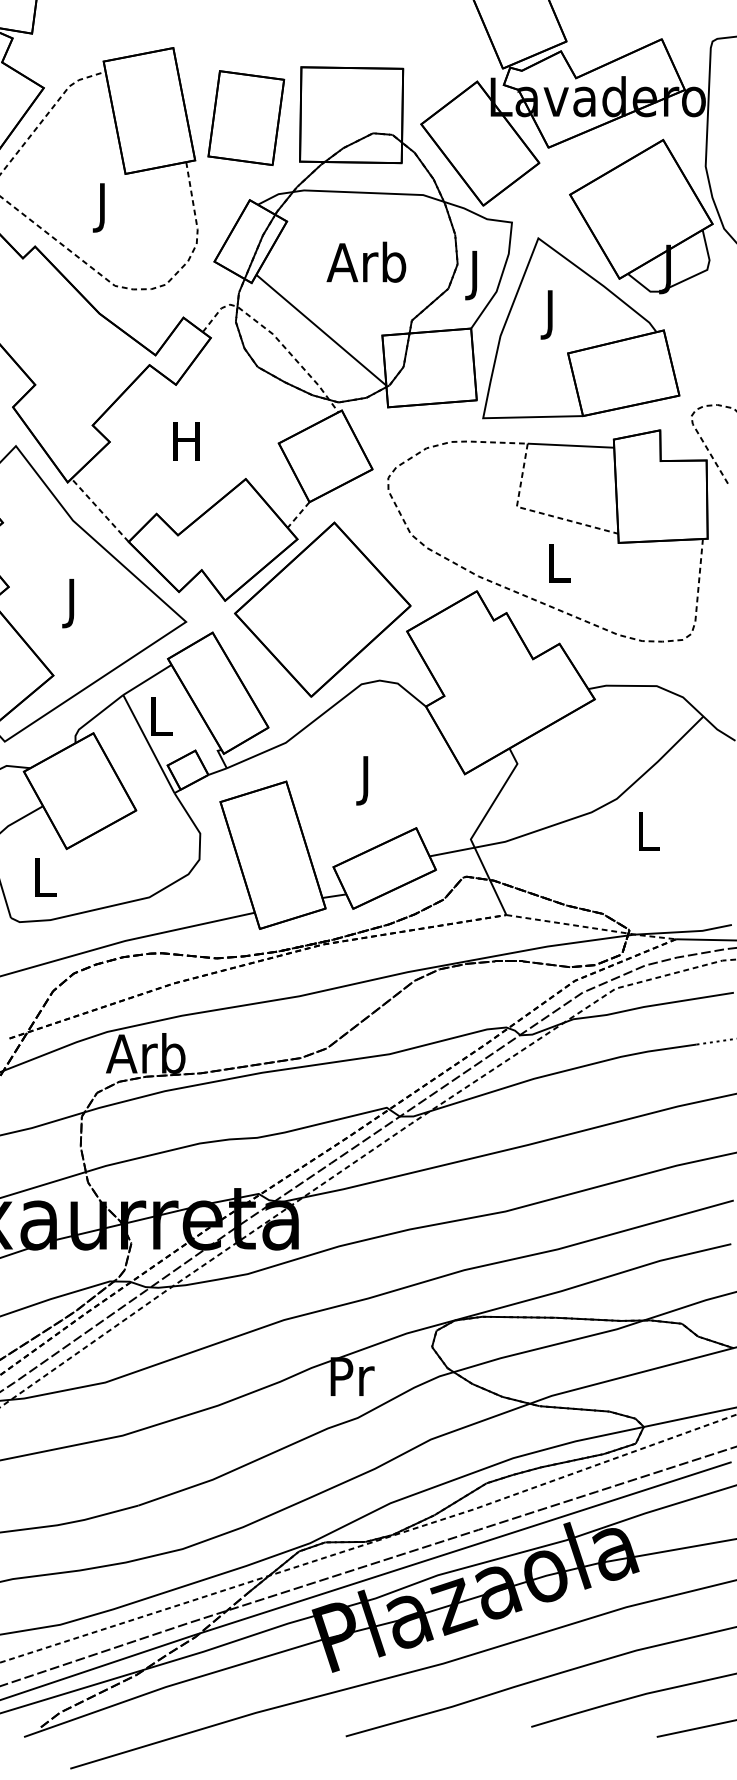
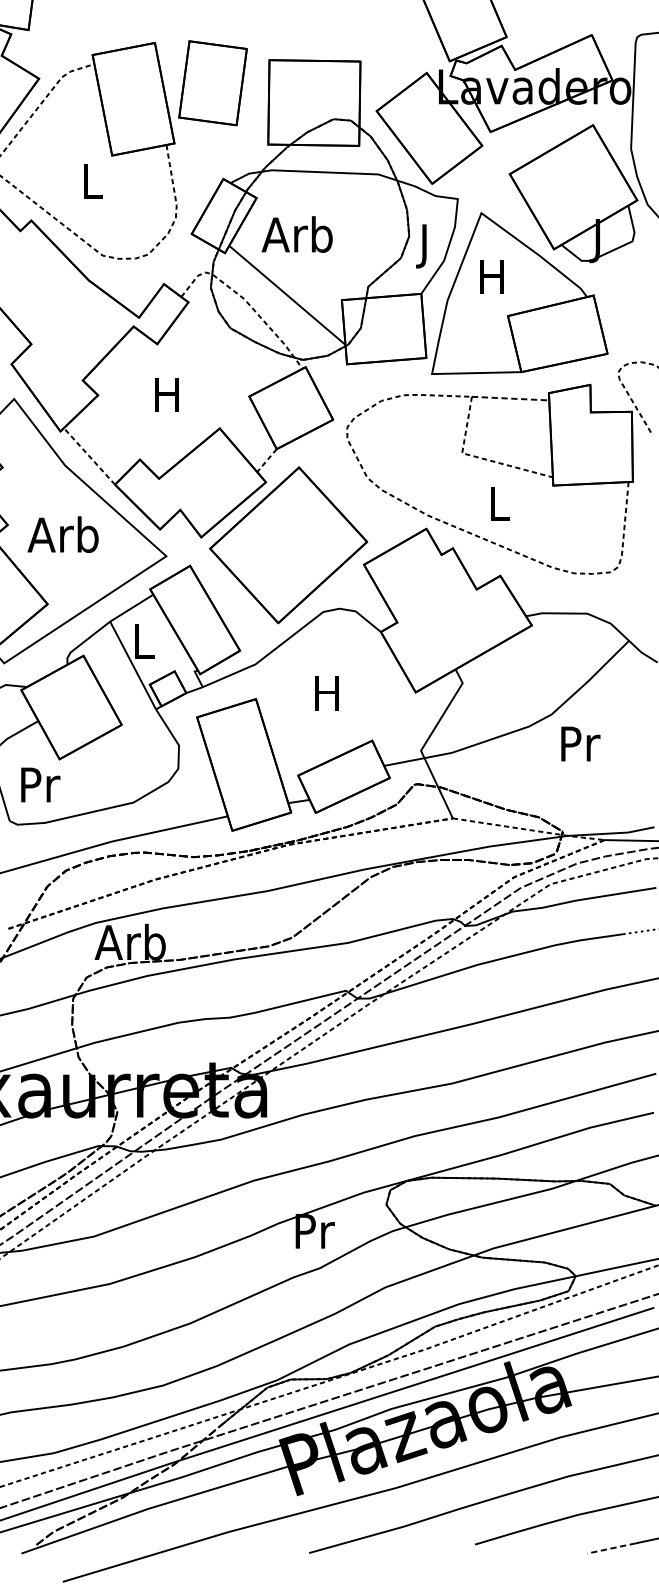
part: (246, 117) -> (213, 82), moved
text: (103, 207) -> (92, 185), J -> L
text: (366, 261) -> (297, 233), moved
text: (549, 314) -> (491, 281), J -> H
line: (571, 445) -> (511, 398), solid -> dashed
text: (70, 602) -> (62, 538), J -> Arb
text: (365, 780) -> (326, 698), J -> H
text: (649, 831) -> (580, 743), L -> Pr
text: (45, 877) -> (40, 784), L -> Pr
line: (683, 1731) -> (611, 1548), solid -> dashed

